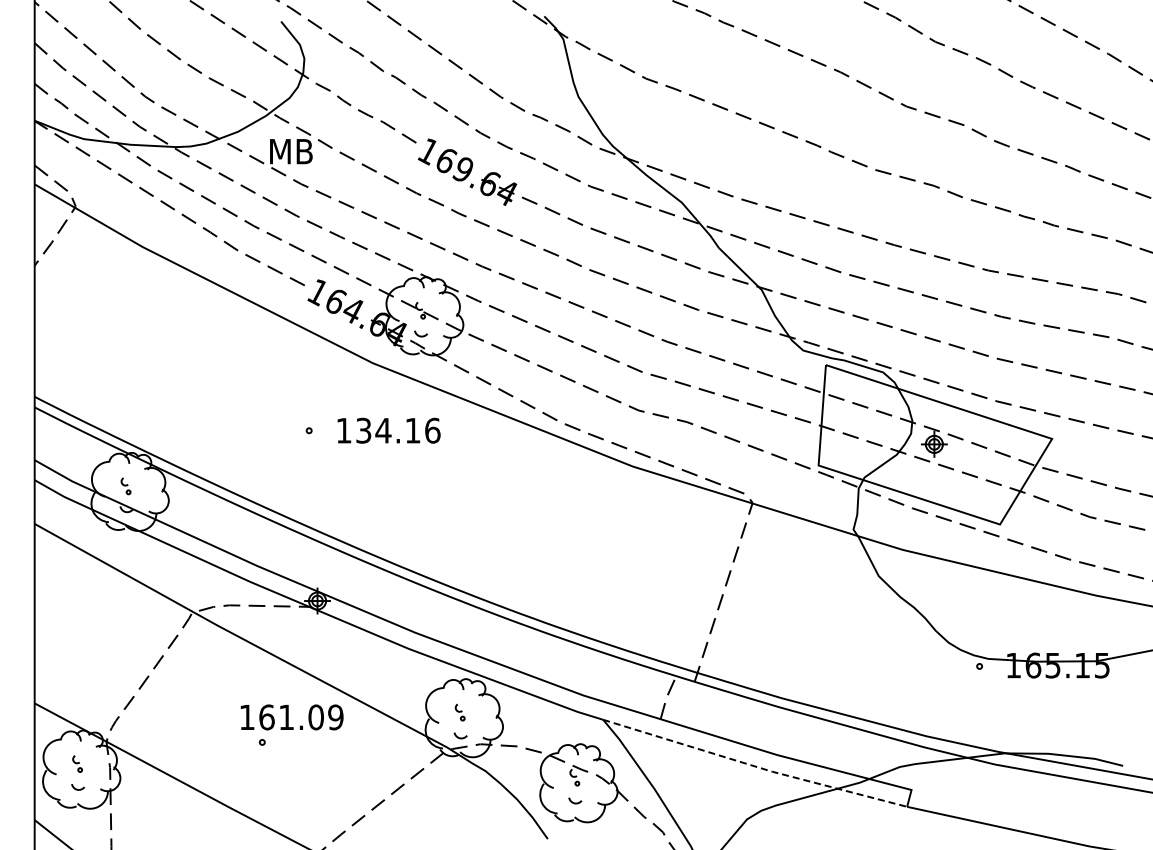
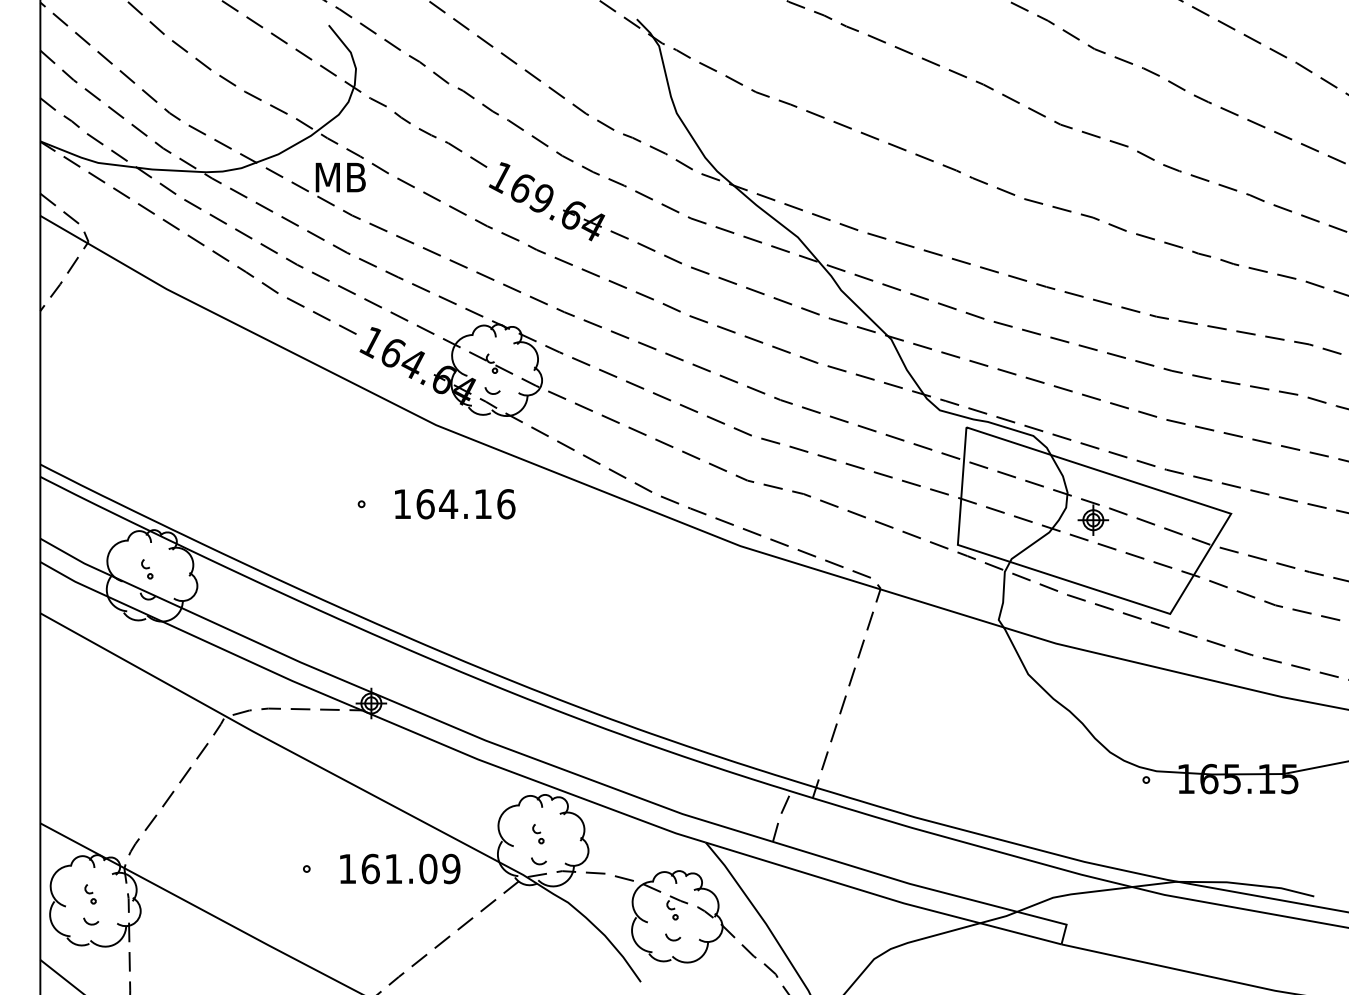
text: (363, 430) -> (425, 503), 134.16 -> 164.16
text: (291, 717) -> (399, 869), moved
line: (754, 766) -> (882, 897), dashed -> solid

